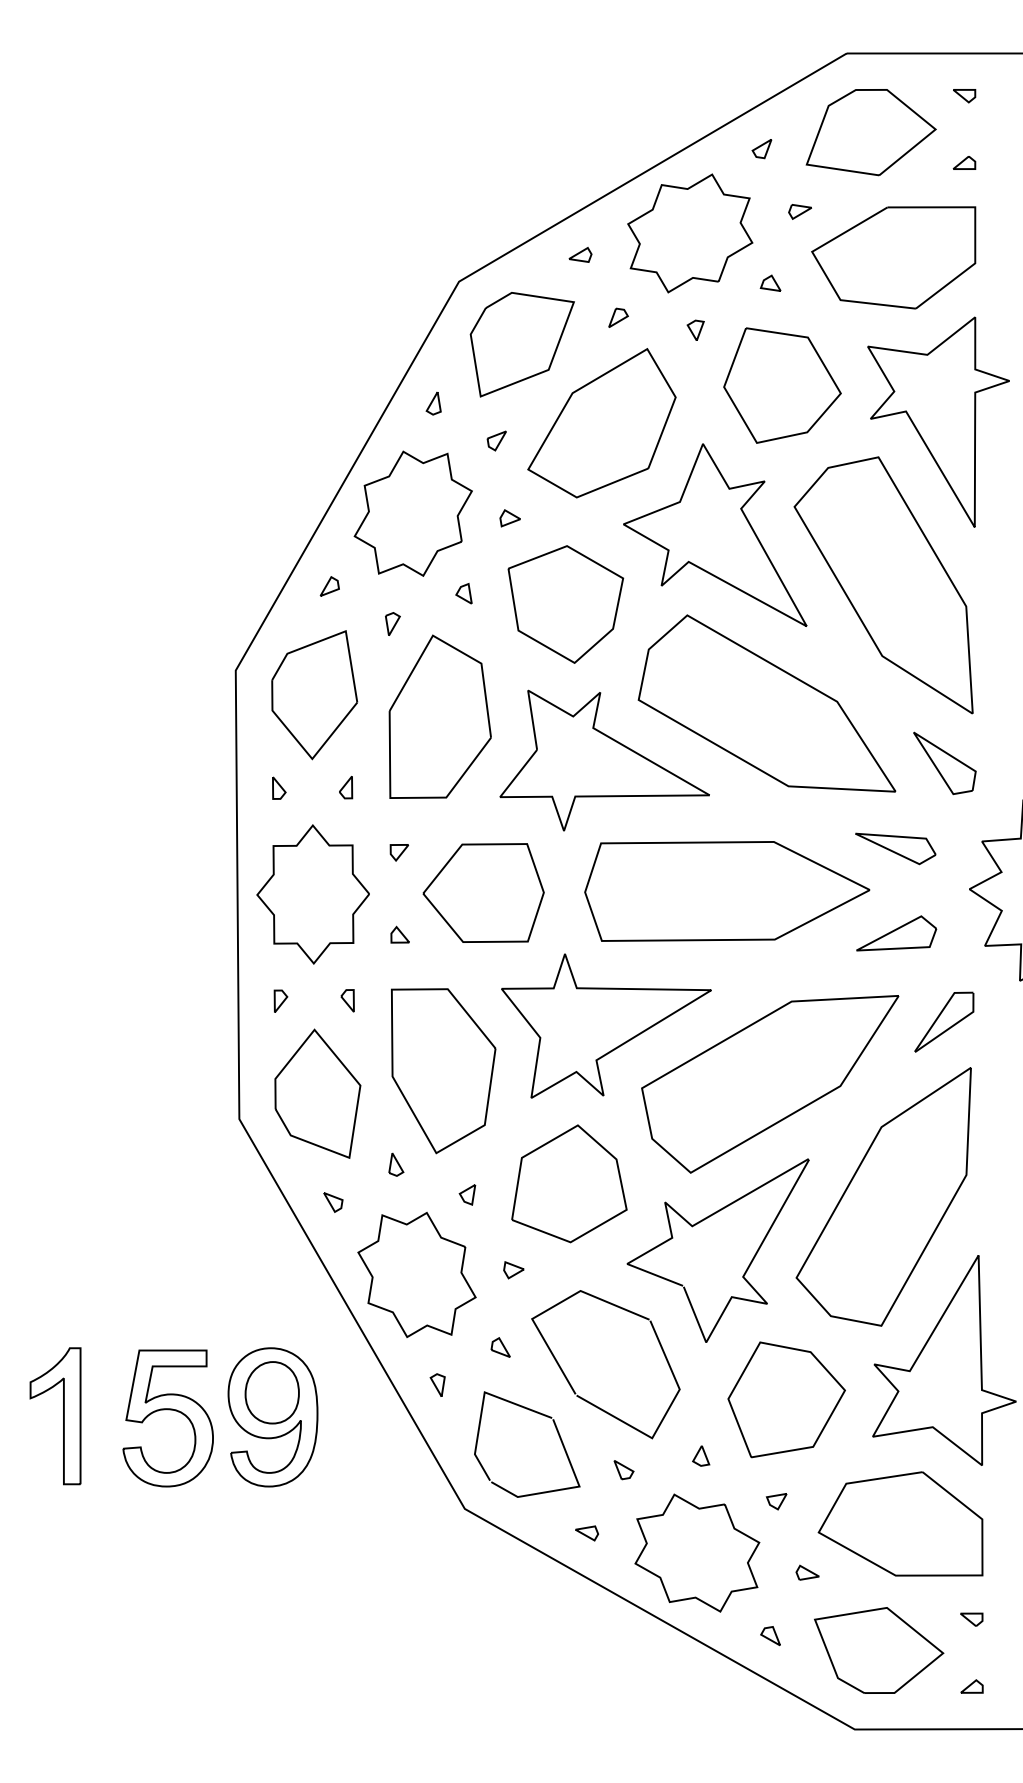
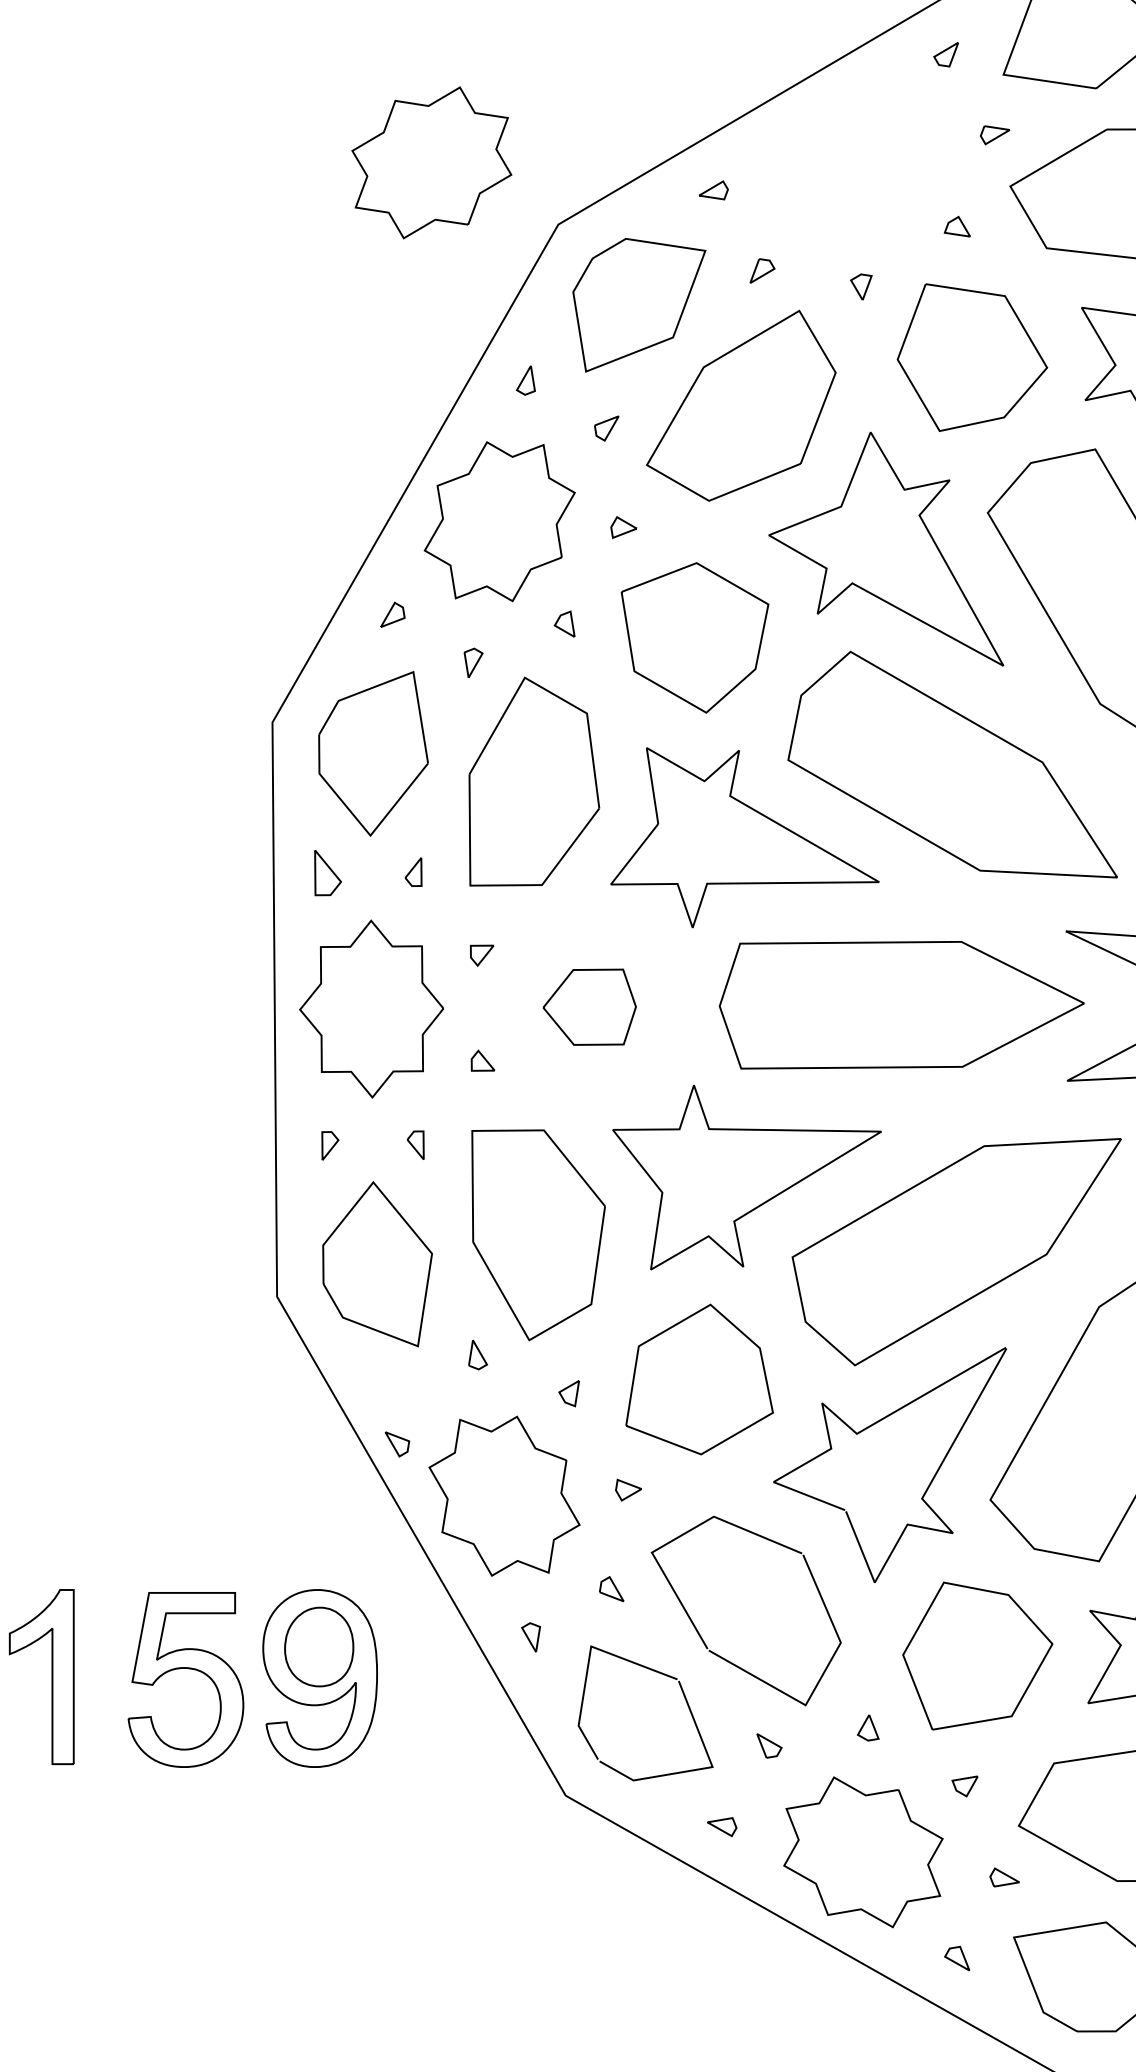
part: (690, 233) -> (432, 162), moved
part: (279, 787) -> (328, 872), size x1.6
part: (483, 892) -> (589, 1006), size x0.6
part: (333, 1202) -> (397, 1444), moved

